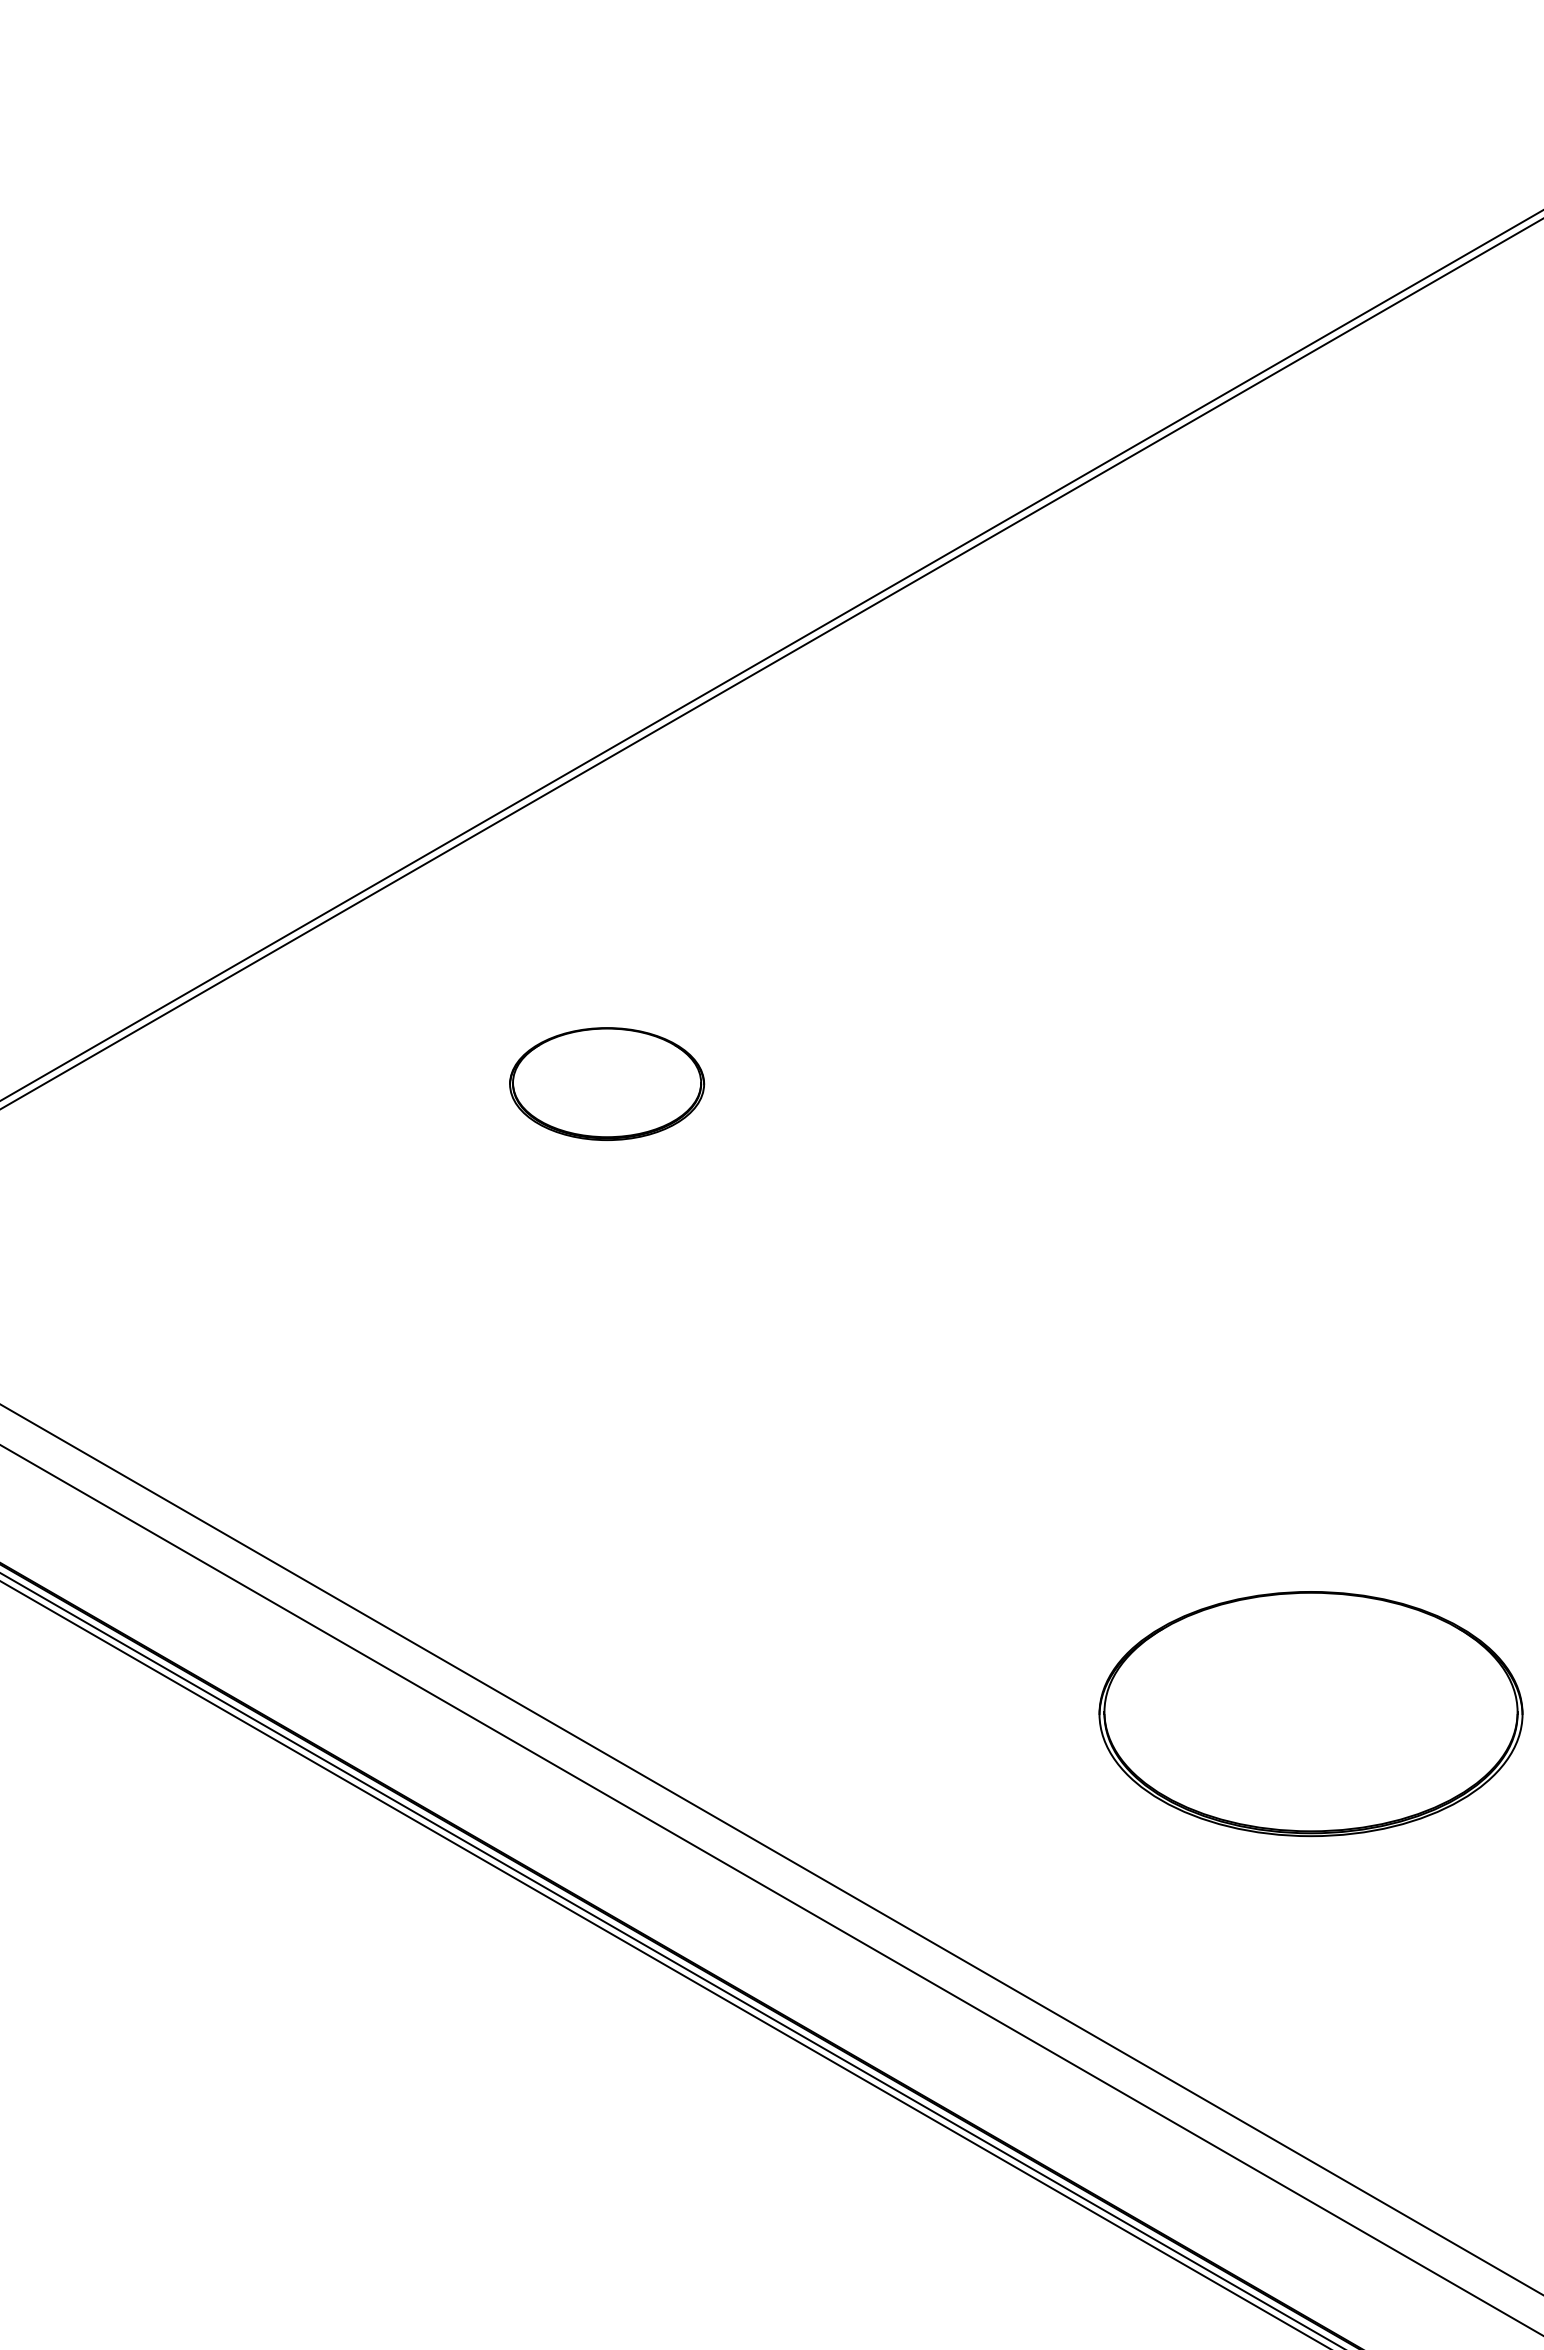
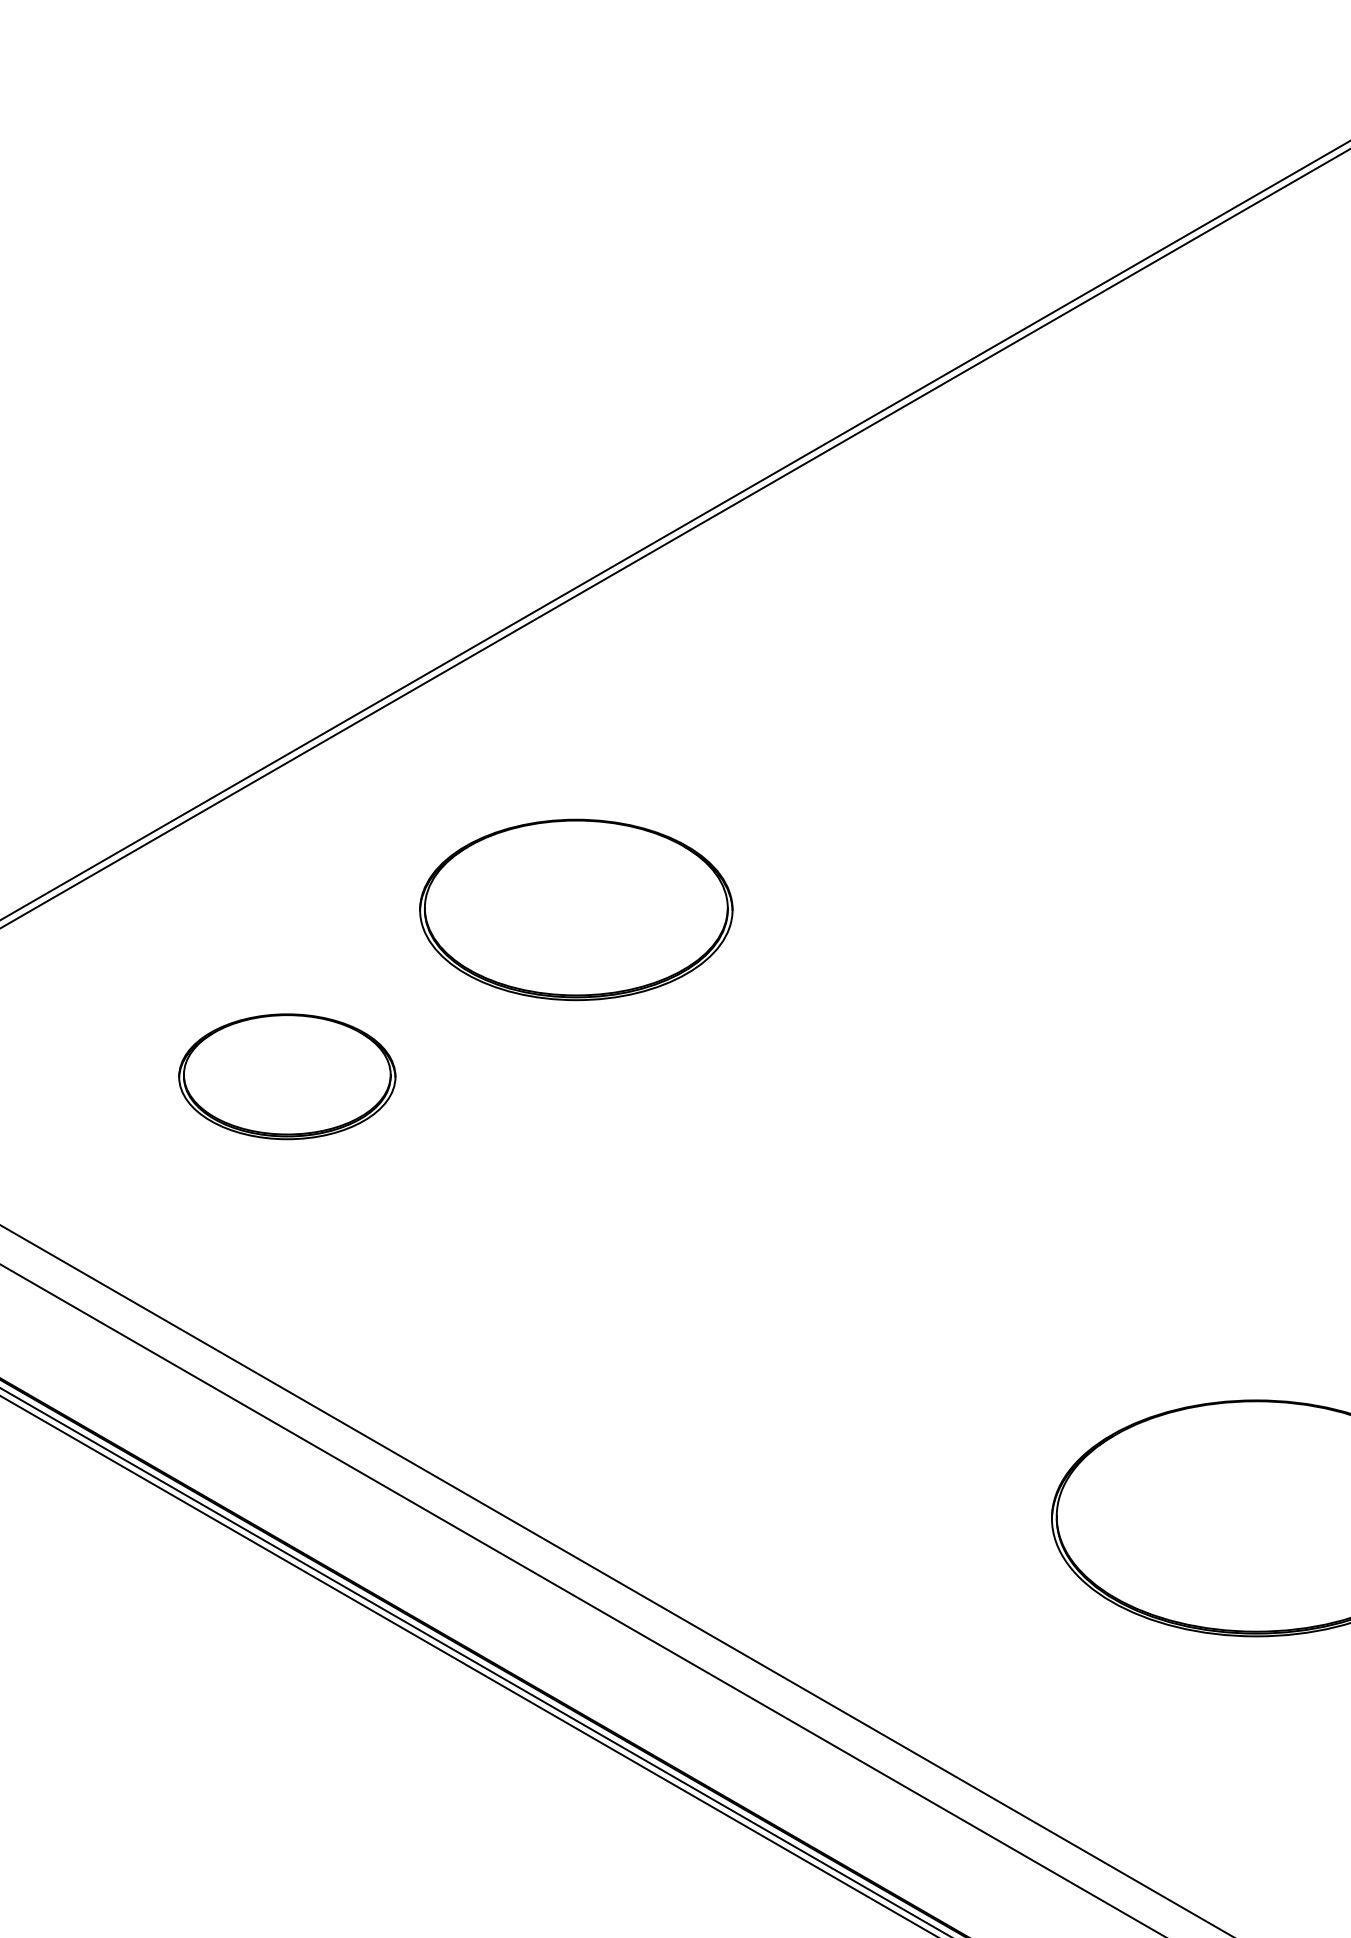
part: (606, 1083) -> (575, 909), size x1.67
part: (307, 1256) -> (286, 1076), added

